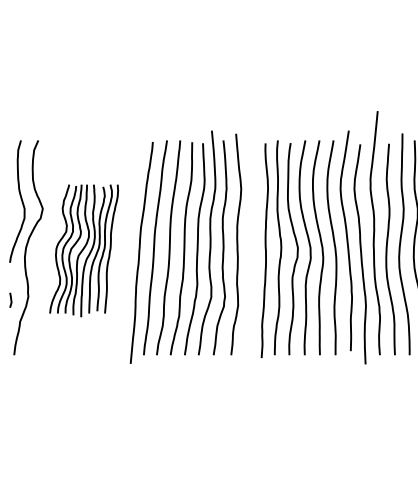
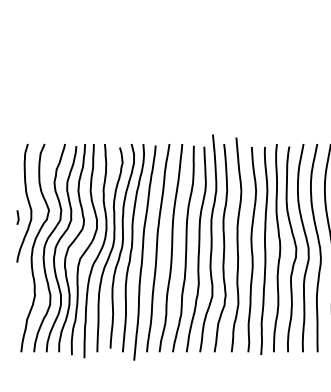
curve: (252, 249) -> (252, 249), added
part: (83, 250) -> (88, 250), size x1.67
line: (10, 299) -> (17, 216), moved

